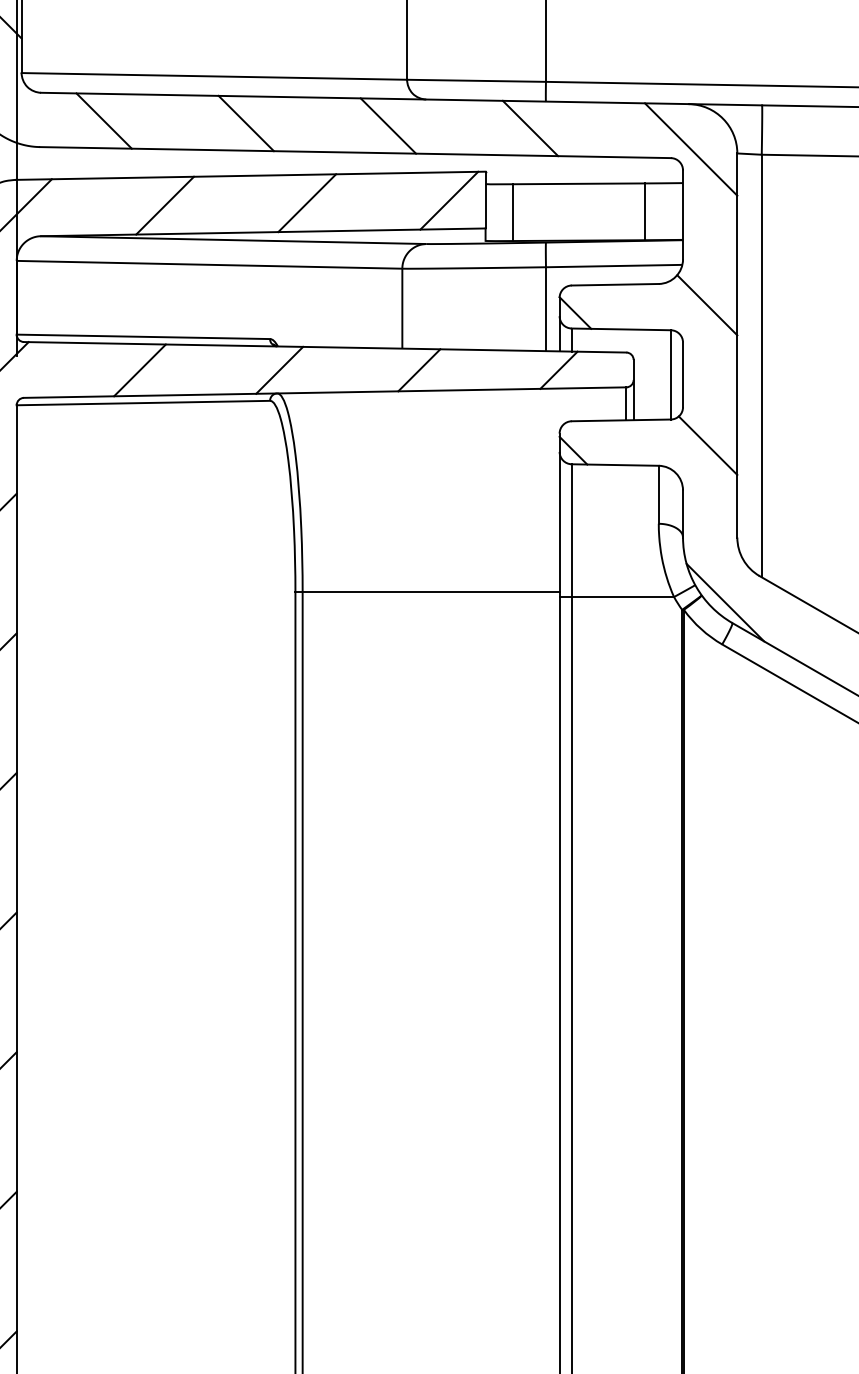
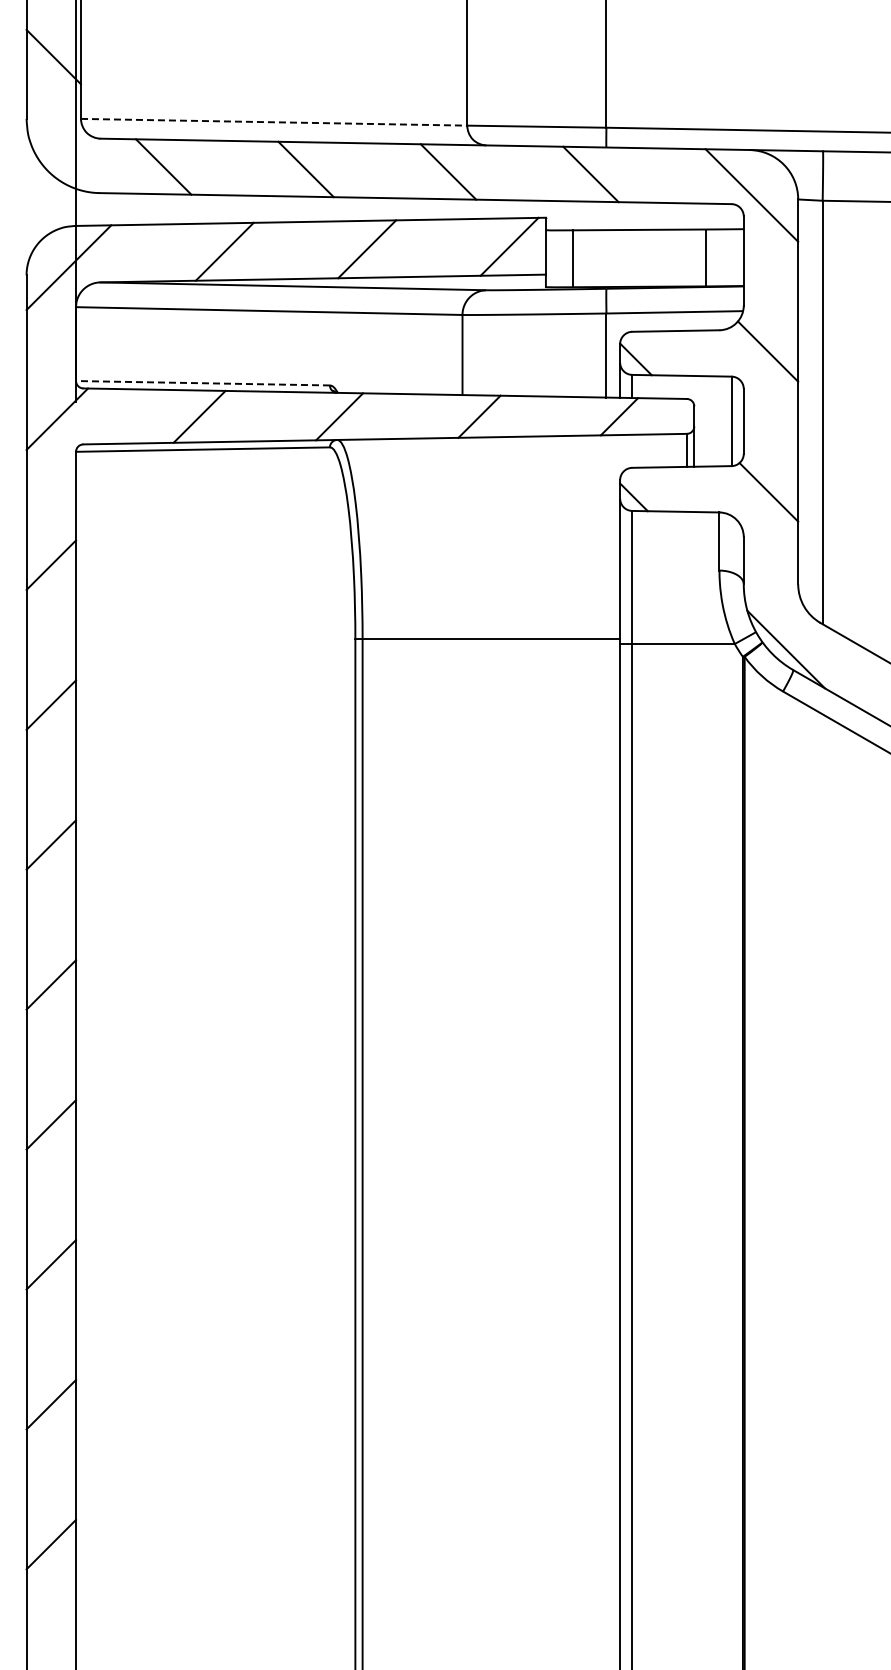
line: (214, 76) -> (274, 122), solid -> dashed
line: (143, 337) -> (203, 383), solid -> dashed

